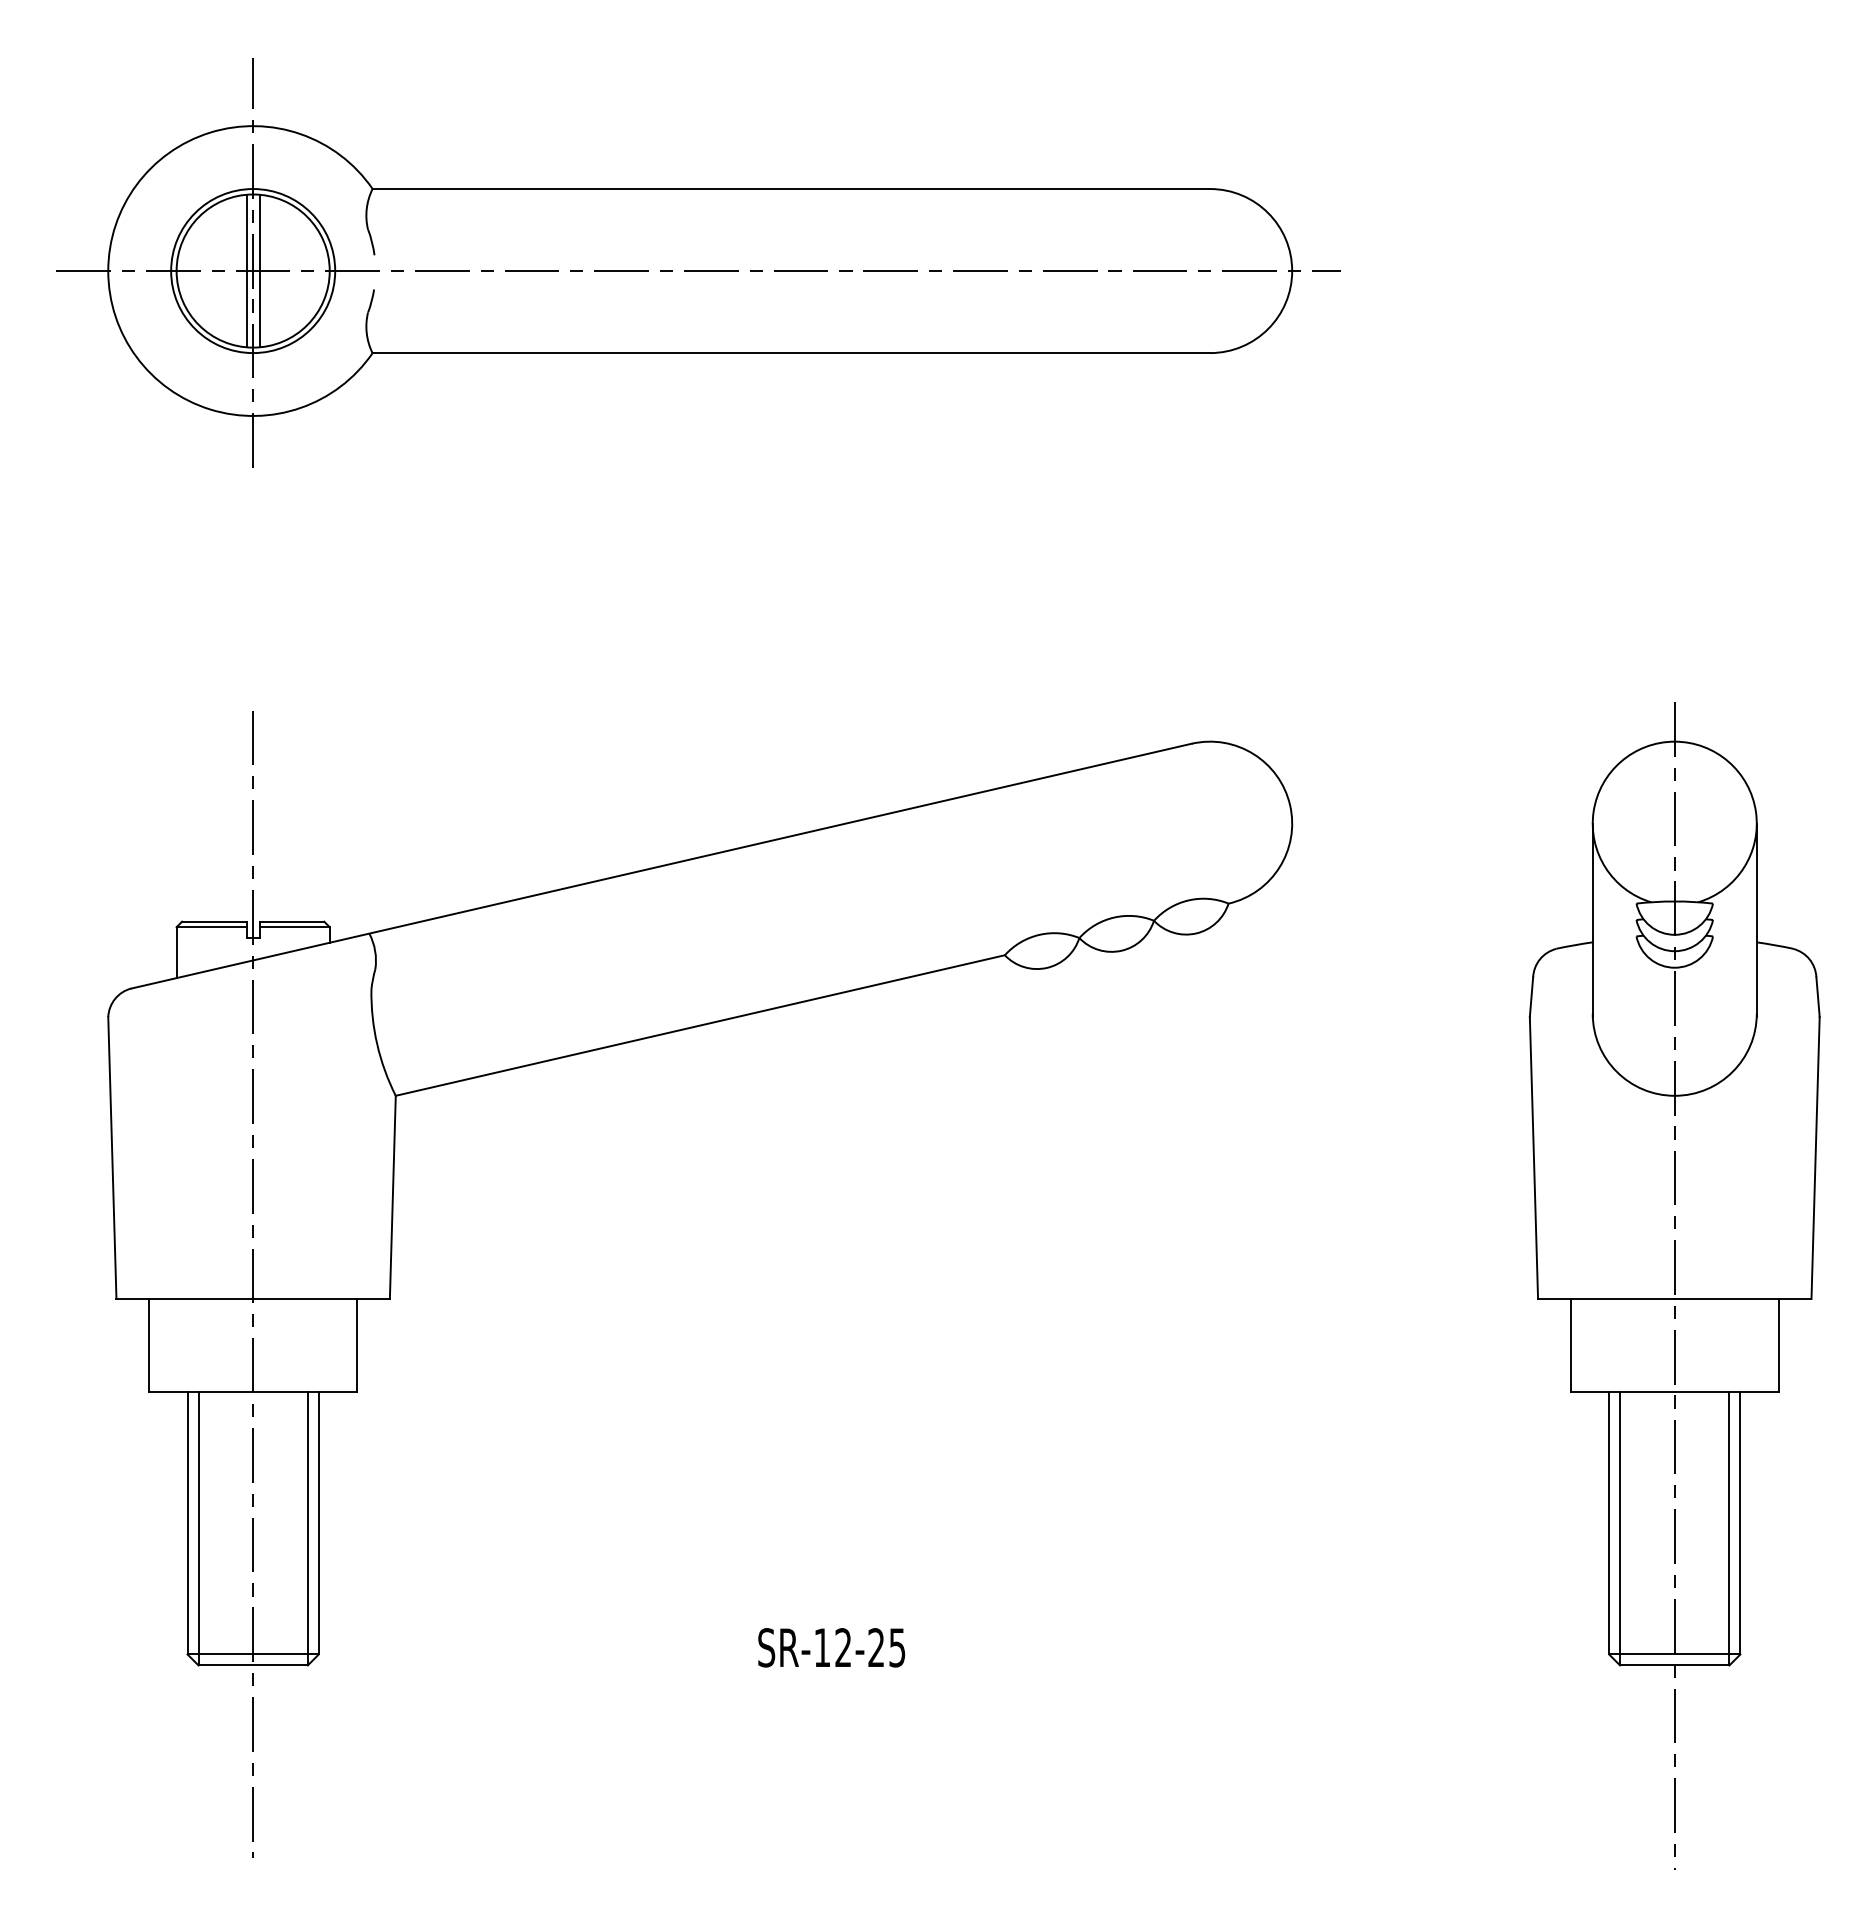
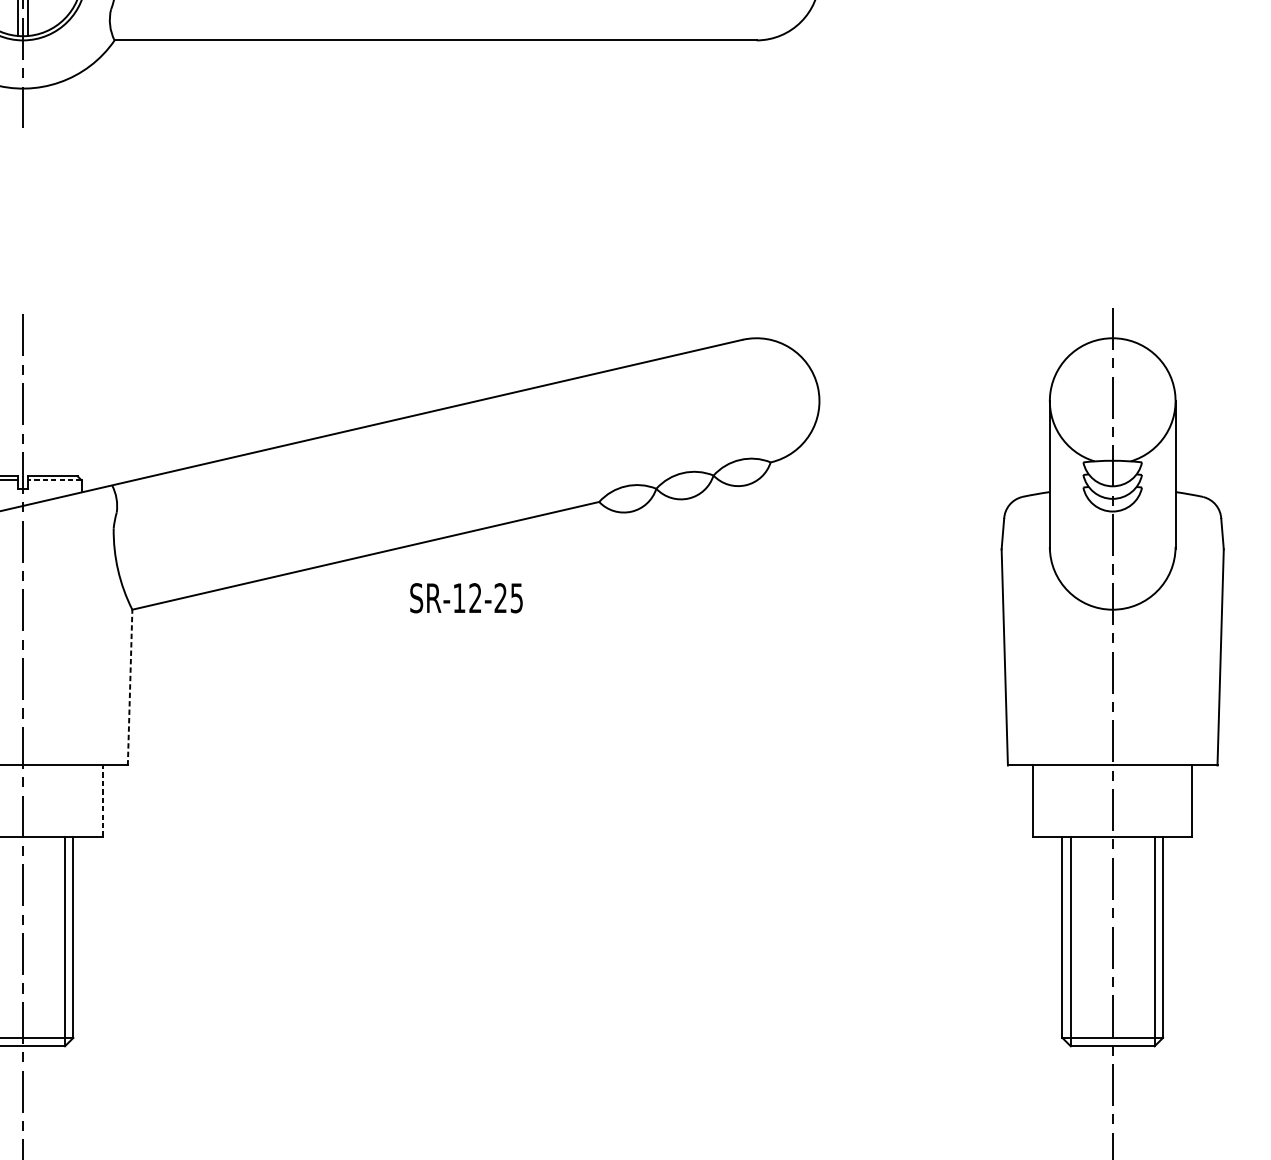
line: (294, 927) -> (54, 480), solid -> dashed
line: (392, 1197) -> (129, 687), solid -> dashed
line: (357, 1345) -> (103, 801), solid -> dashed
text: (831, 1647) -> (466, 597), moved

